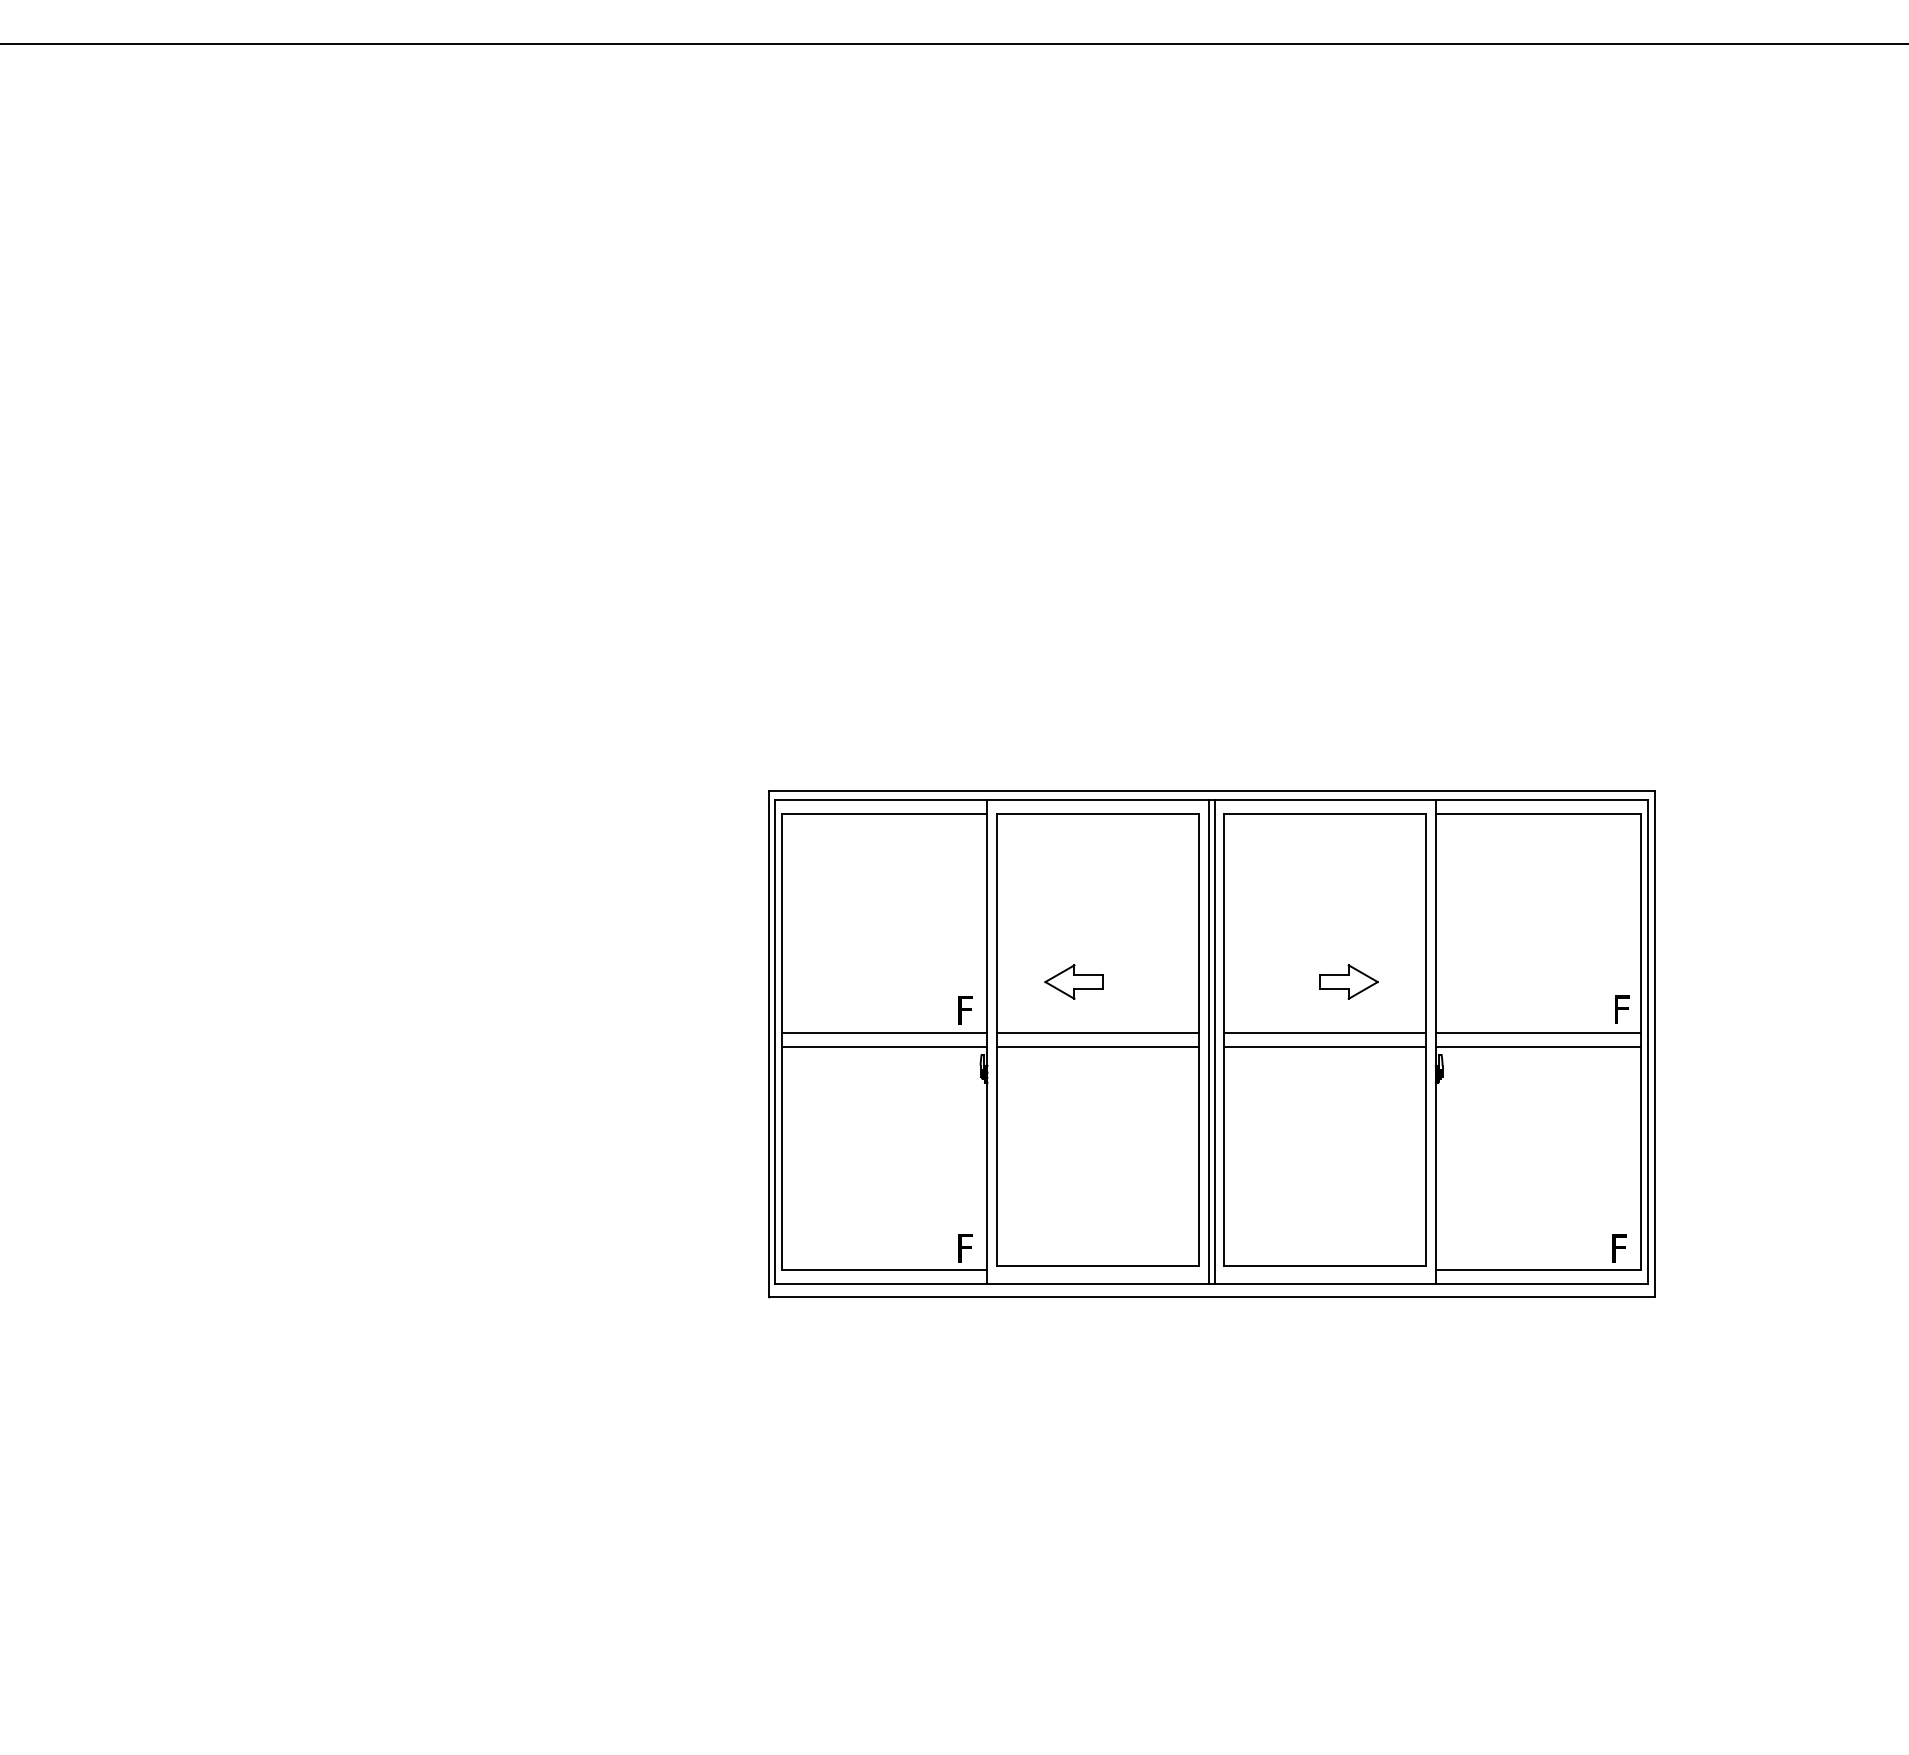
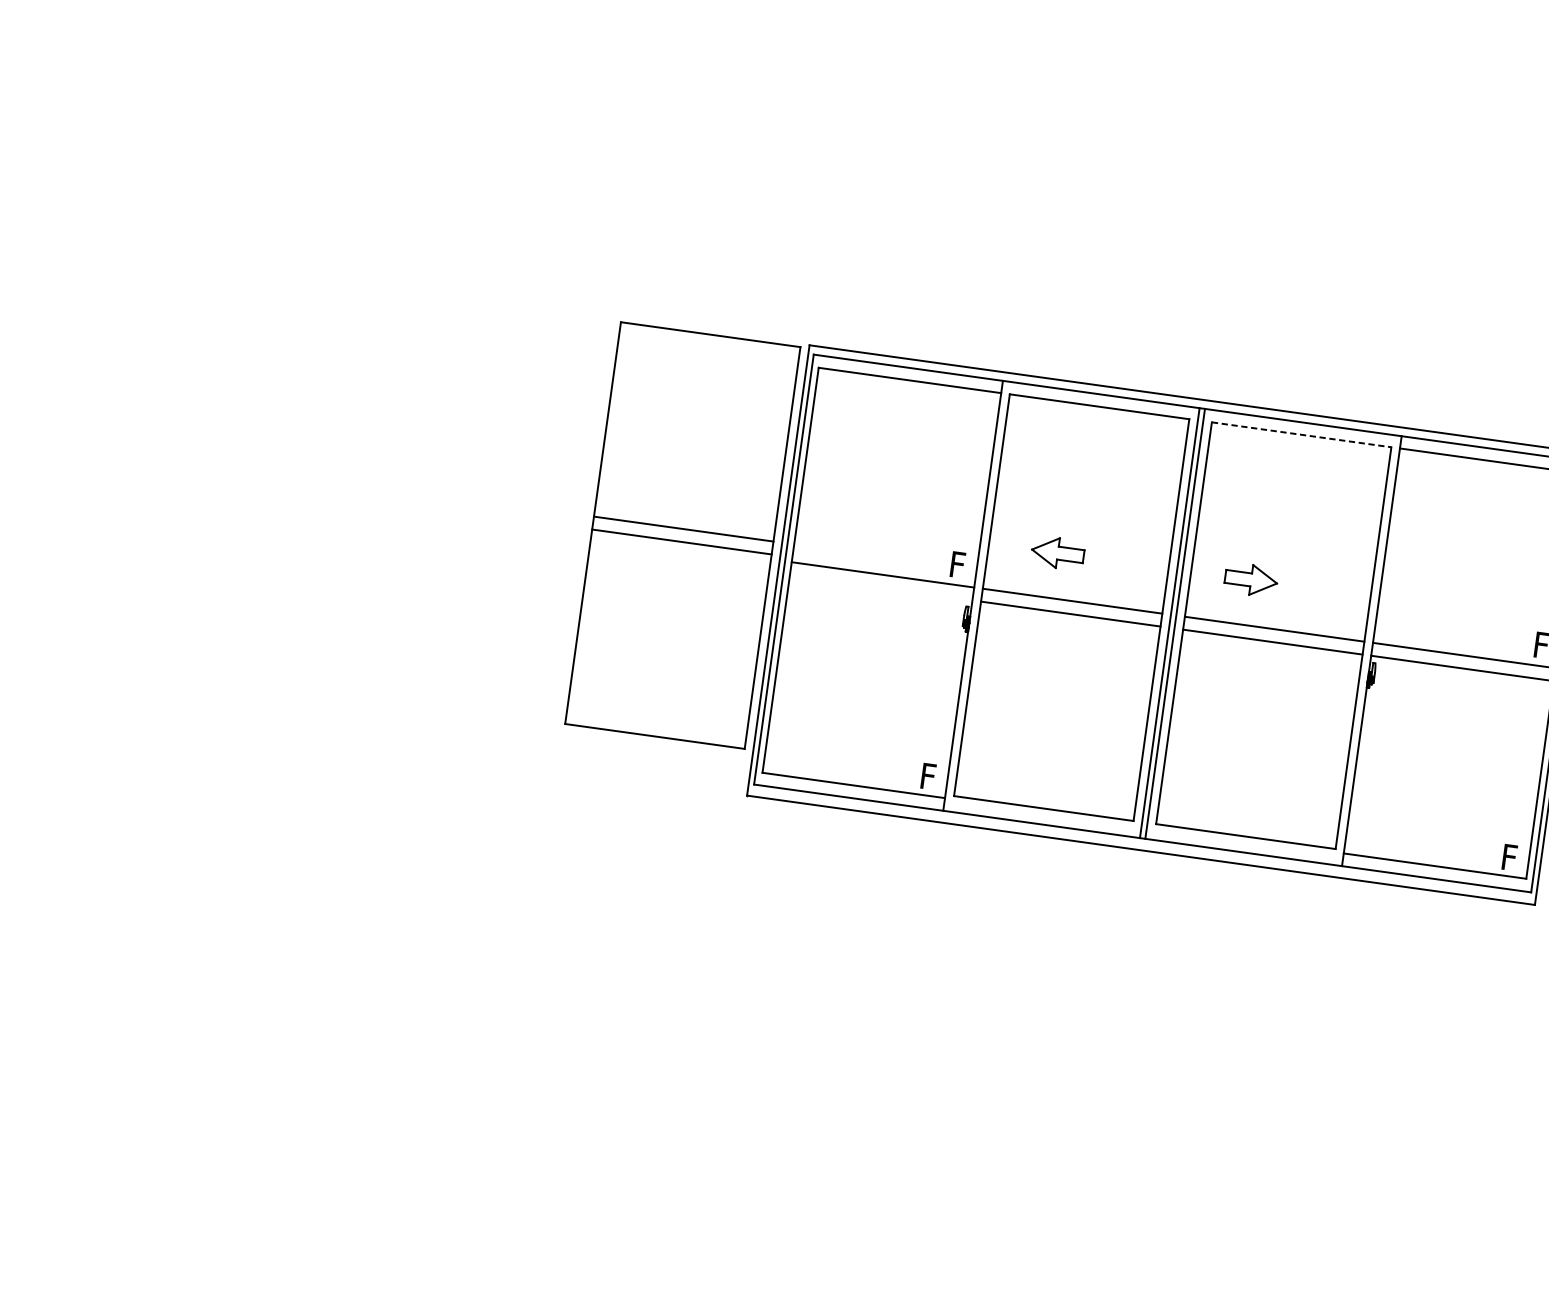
line: (1325, 814) -> (1301, 435), solid -> dashed
part: (1348, 981) -> (1251, 579), moved
part: (657, 1019) -> (682, 534), added
line: (884, 1047) -> (880, 587), removed

